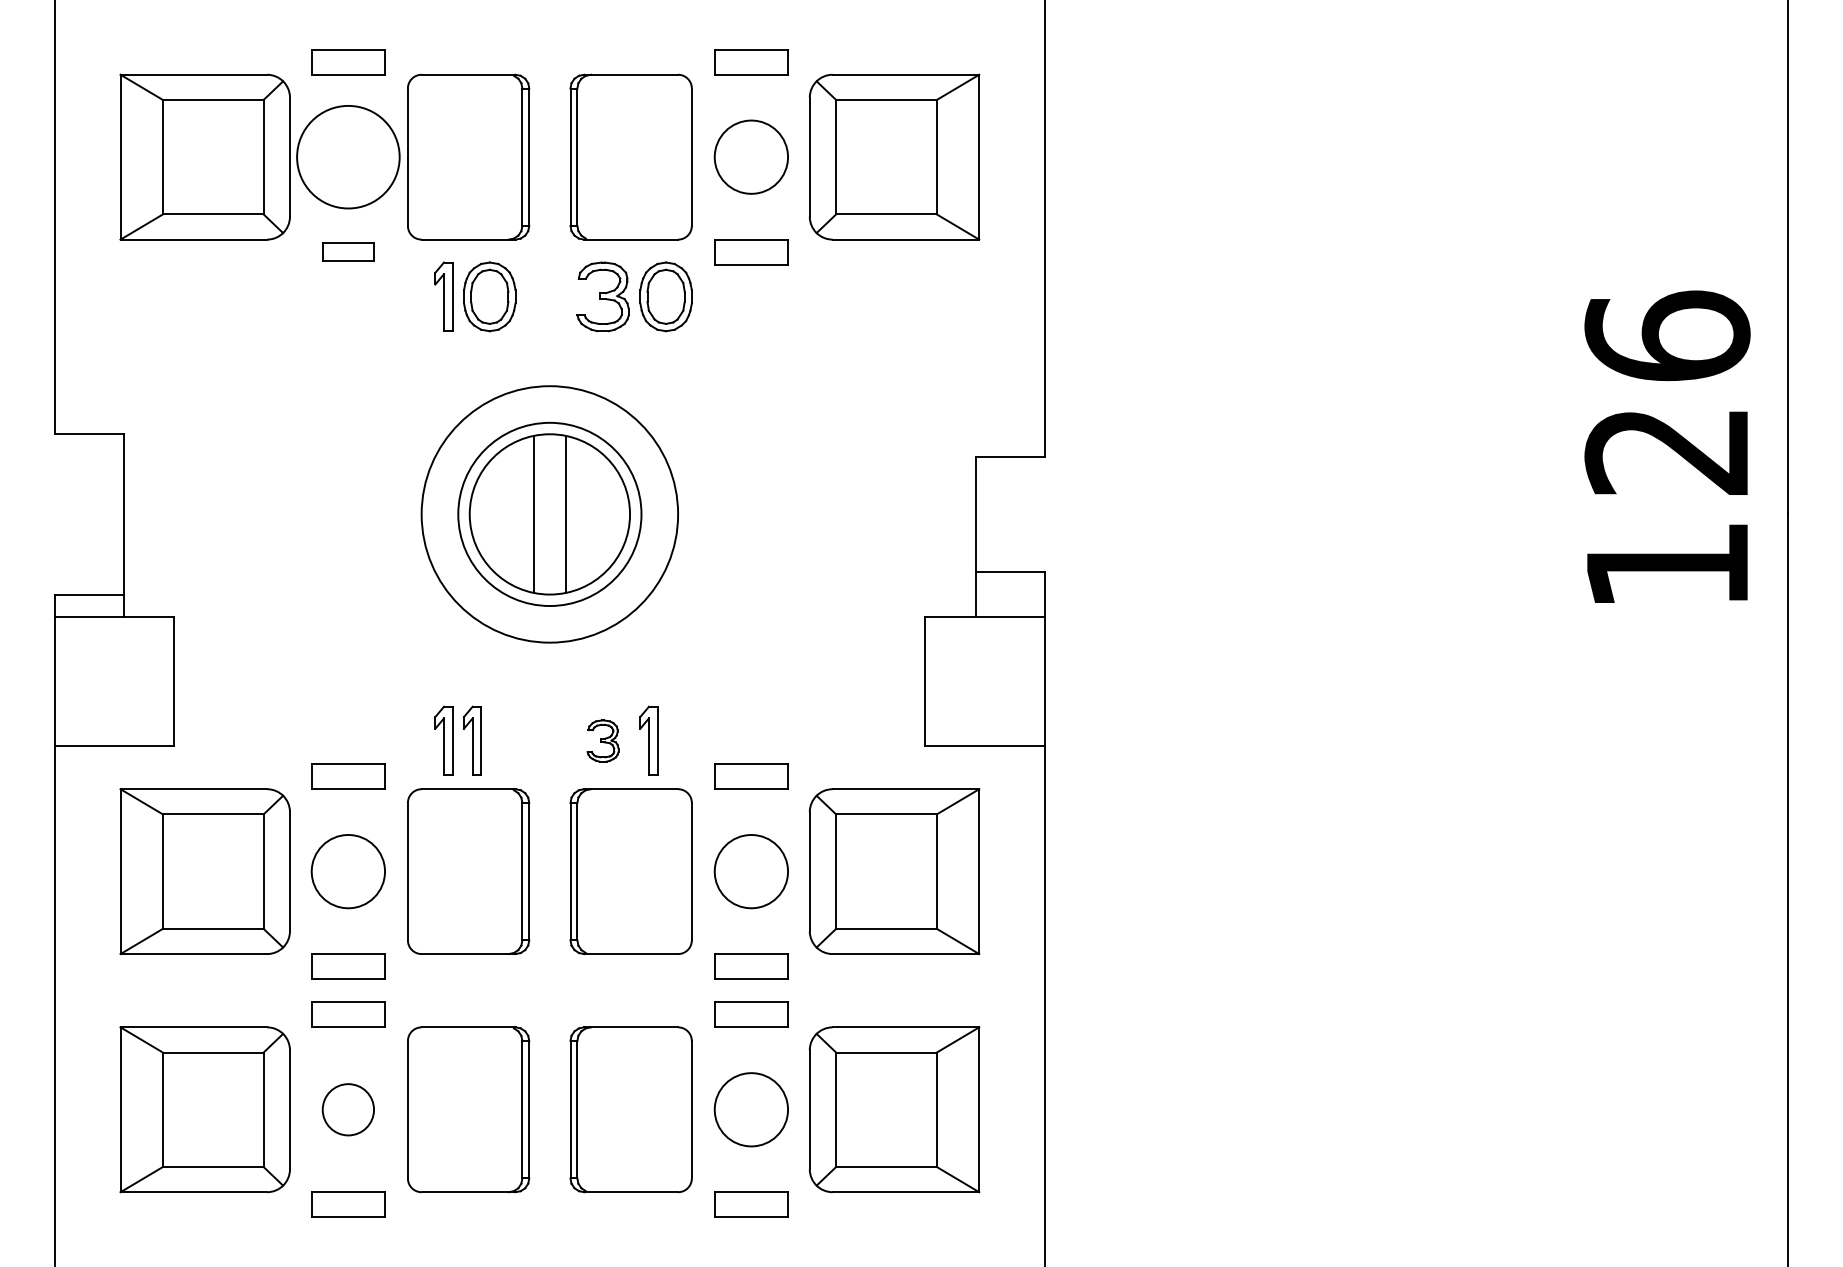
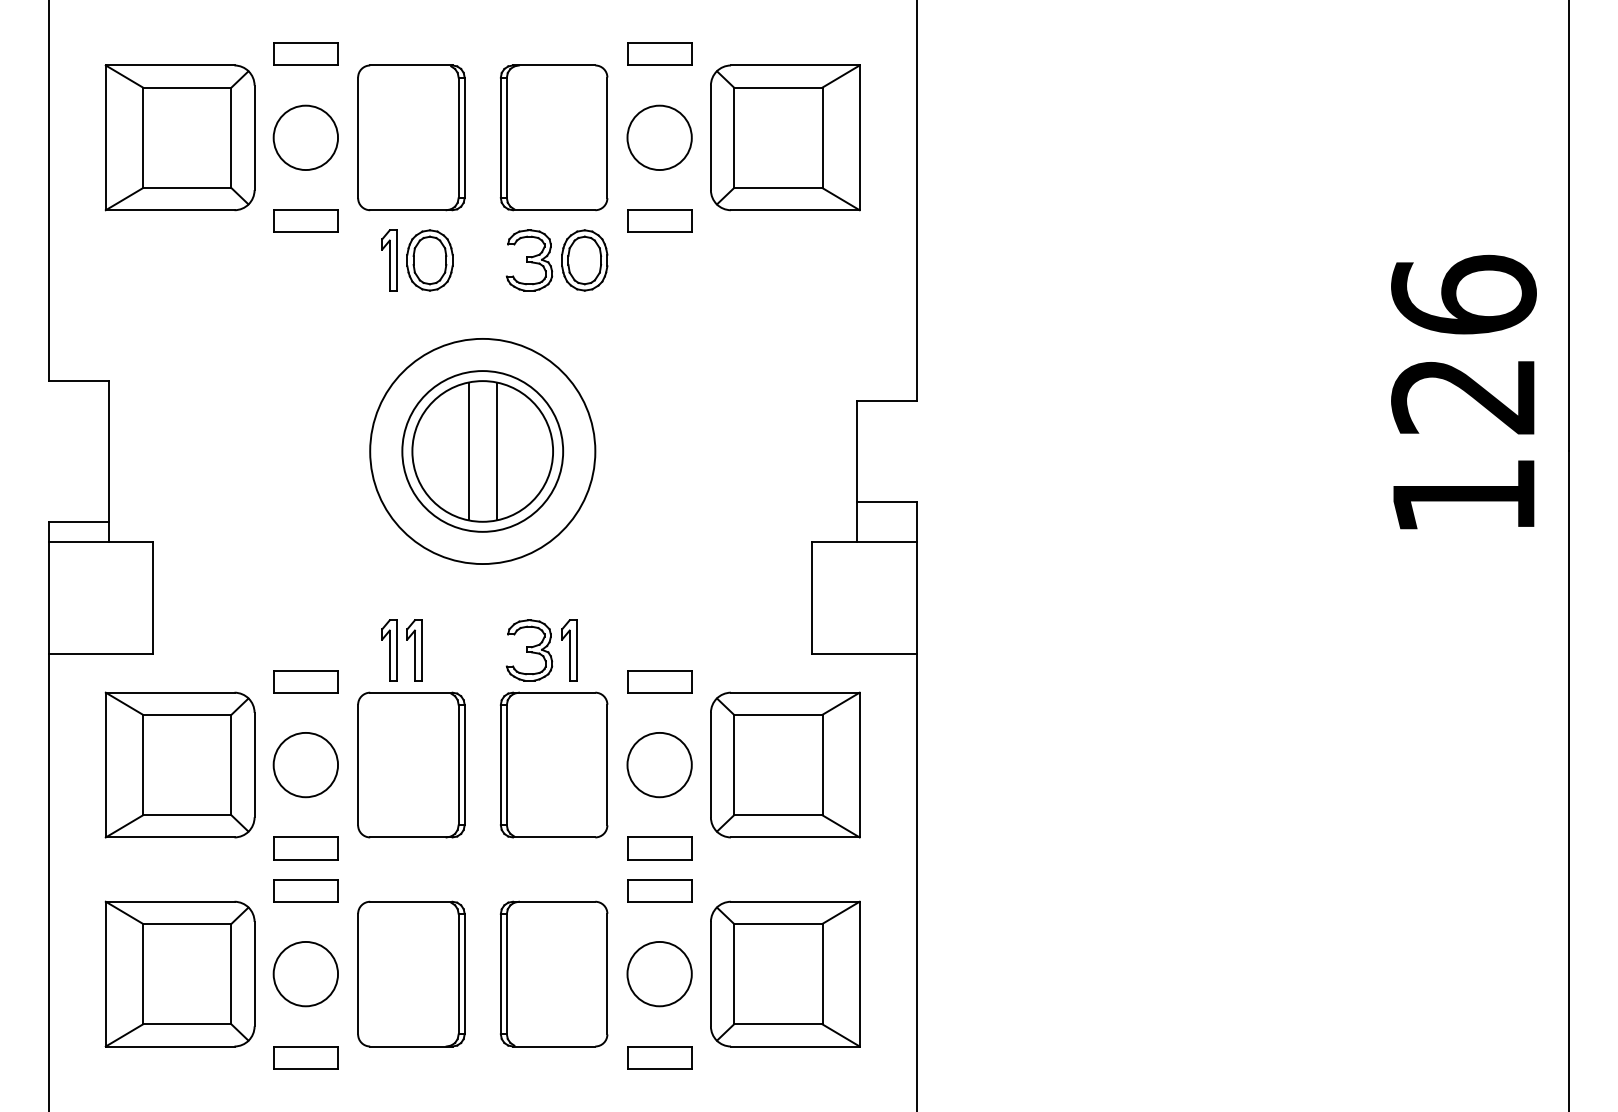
circle: (348, 156) -> (305, 137), size x0.71
part: (348, 252) -> (305, 221), size x1.43
part: (602, 740) -> (528, 649), size x1.67
circle: (348, 1109) -> (305, 973), size x1.43

